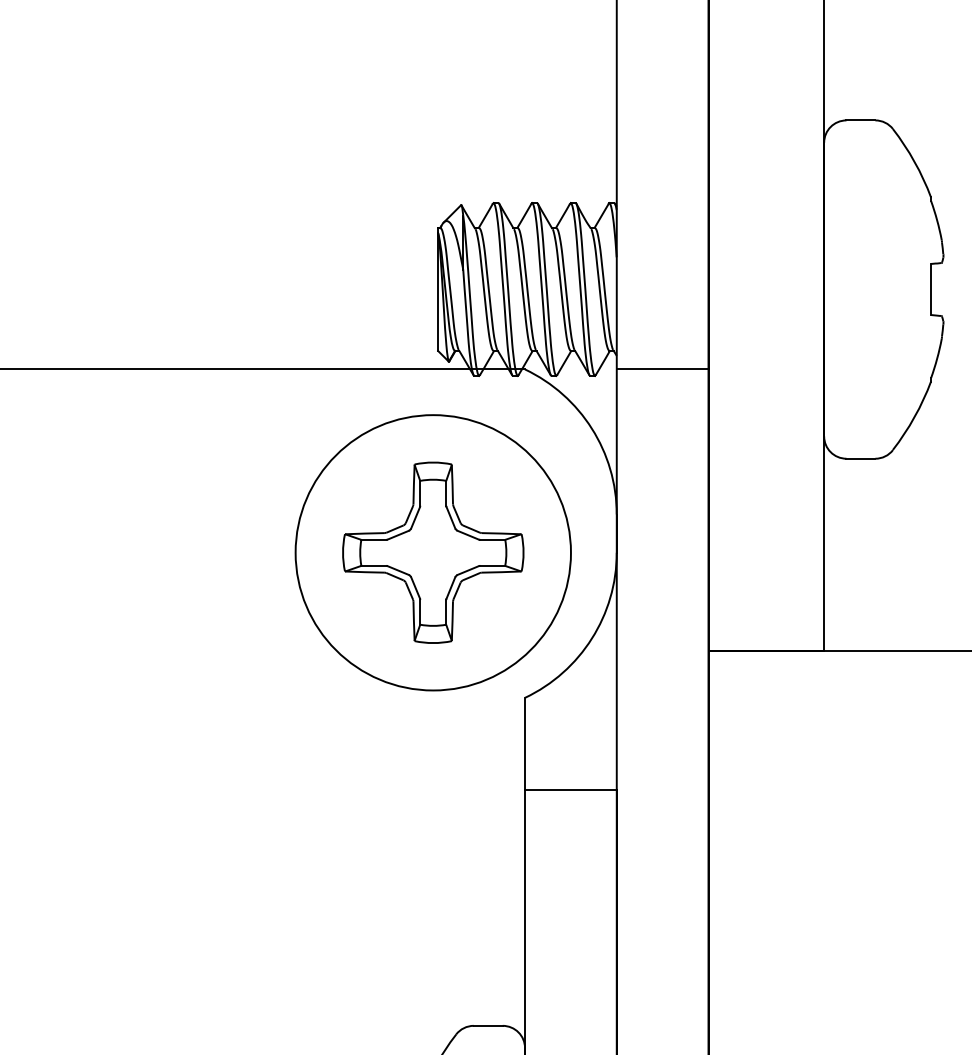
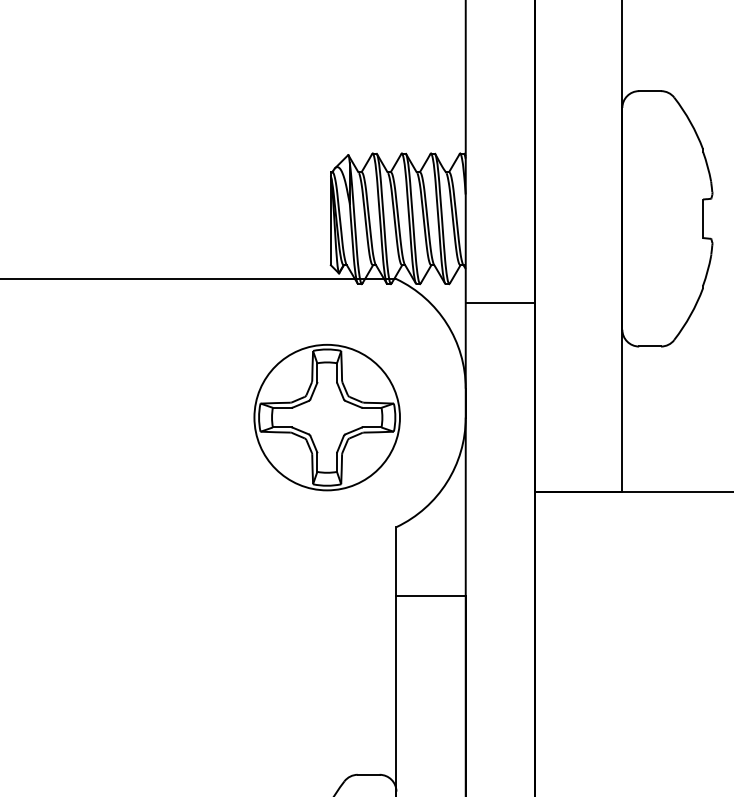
line: (662, 369) -> (500, 303), moved
circle: (432, 552) -> (326, 417), size x0.7

